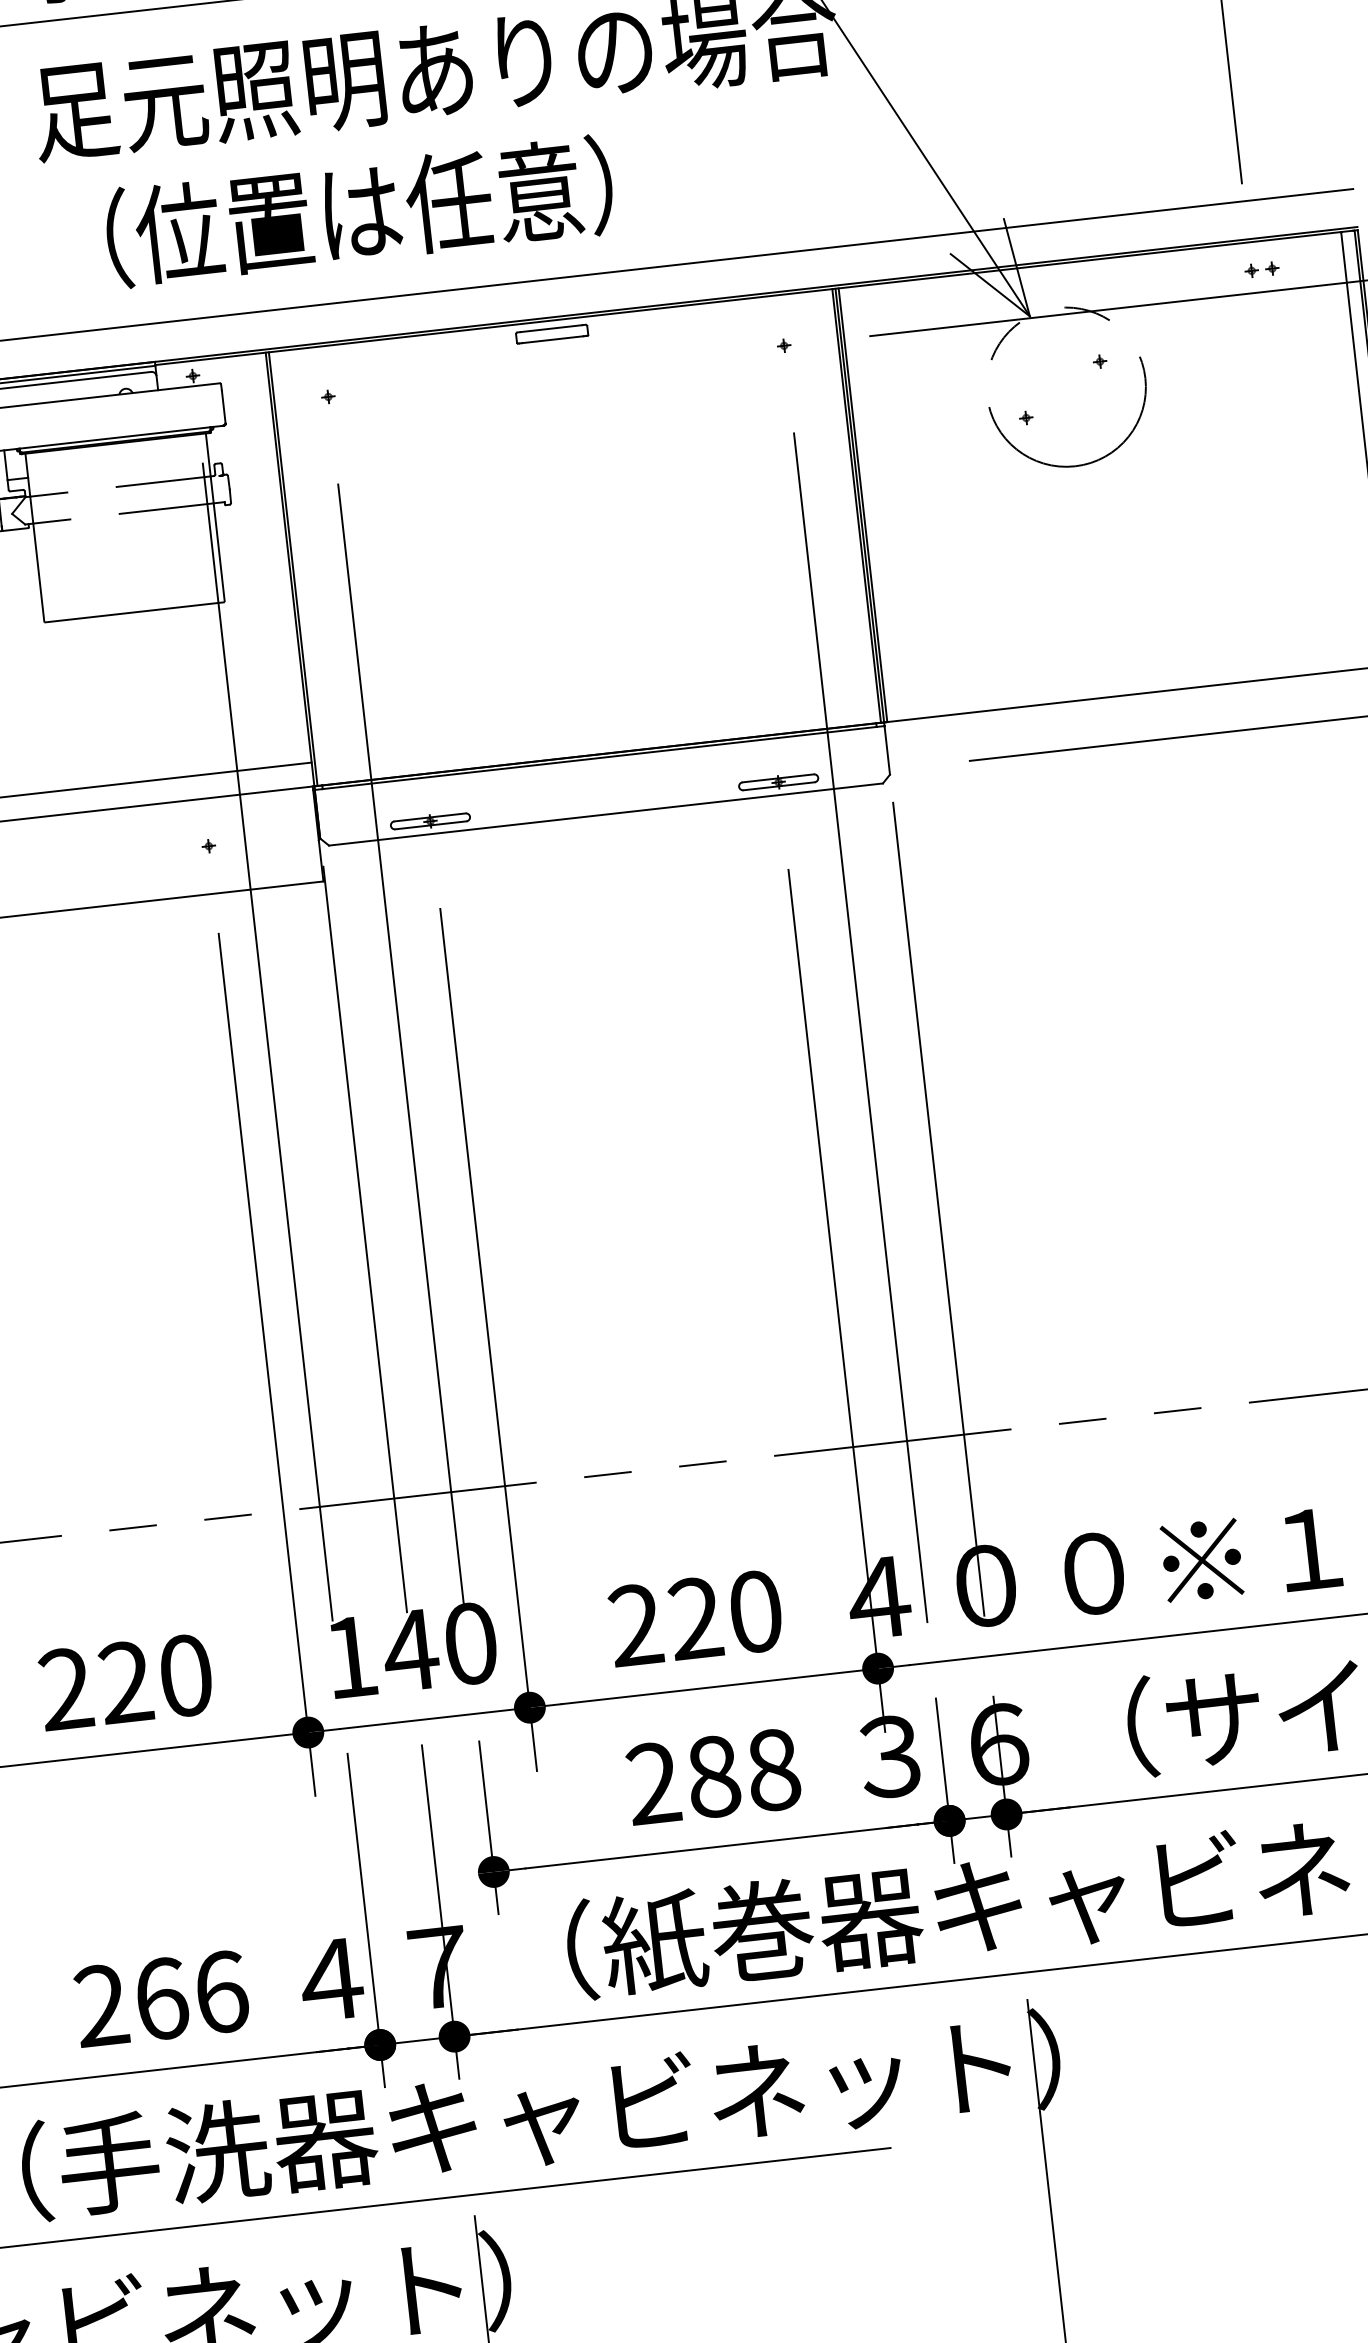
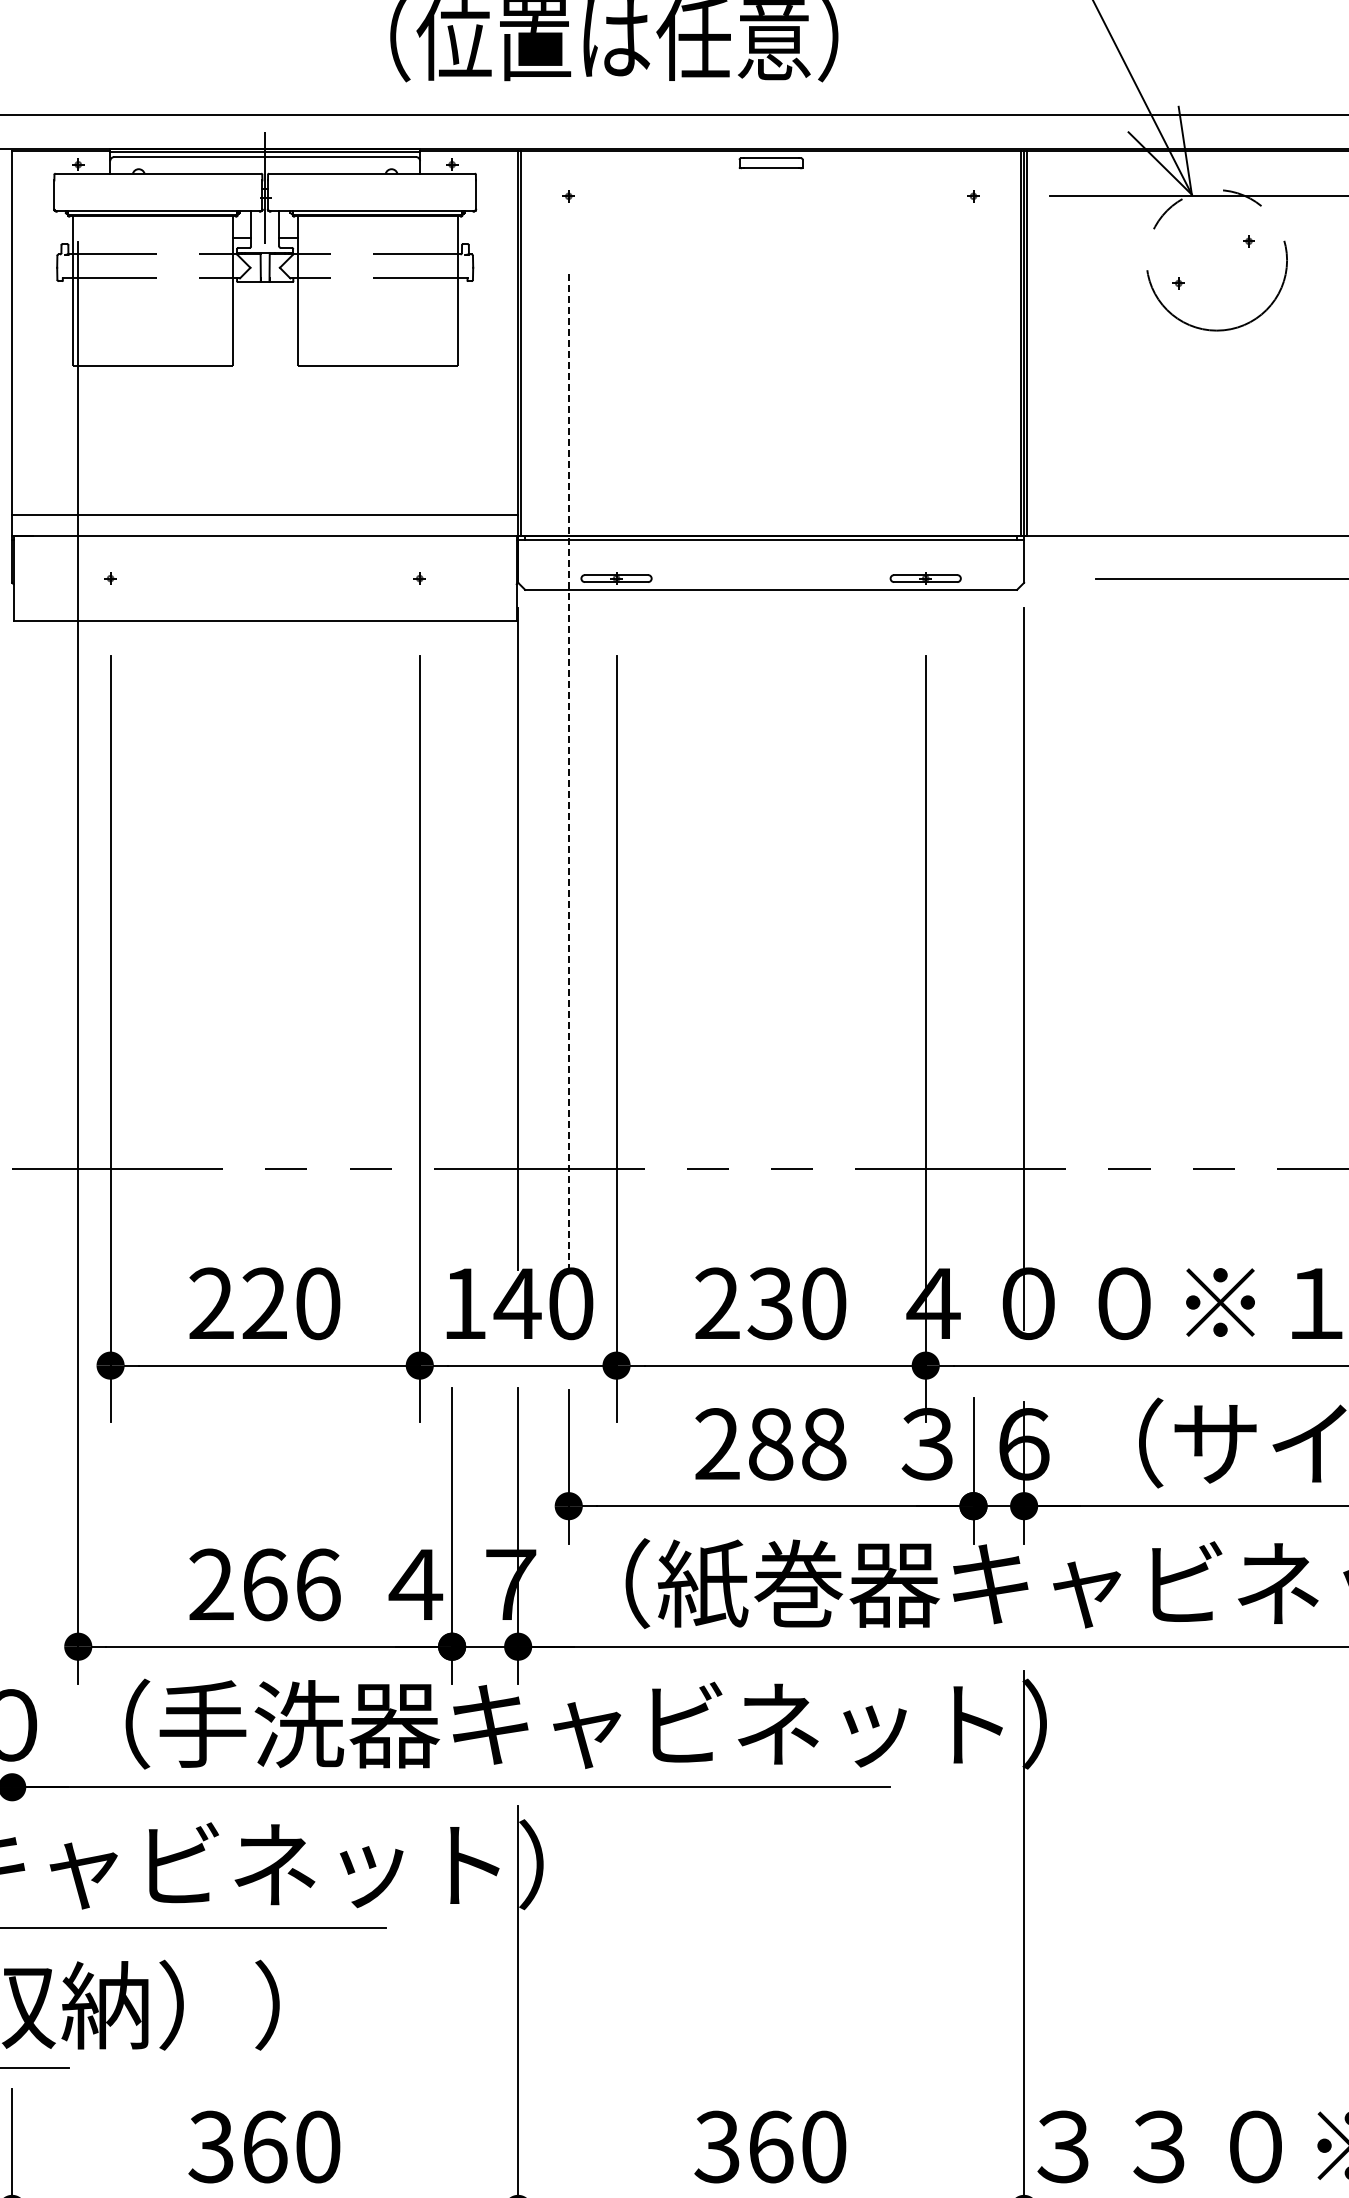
line: (860, 1027) -> (973, 801), removed
line: (268, 1041) -> (452, 755), removed
line: (400, 1044) -> (568, 771), solid -> dashed
text: (694, 1618) -> (769, 1303), 220 -> 230

